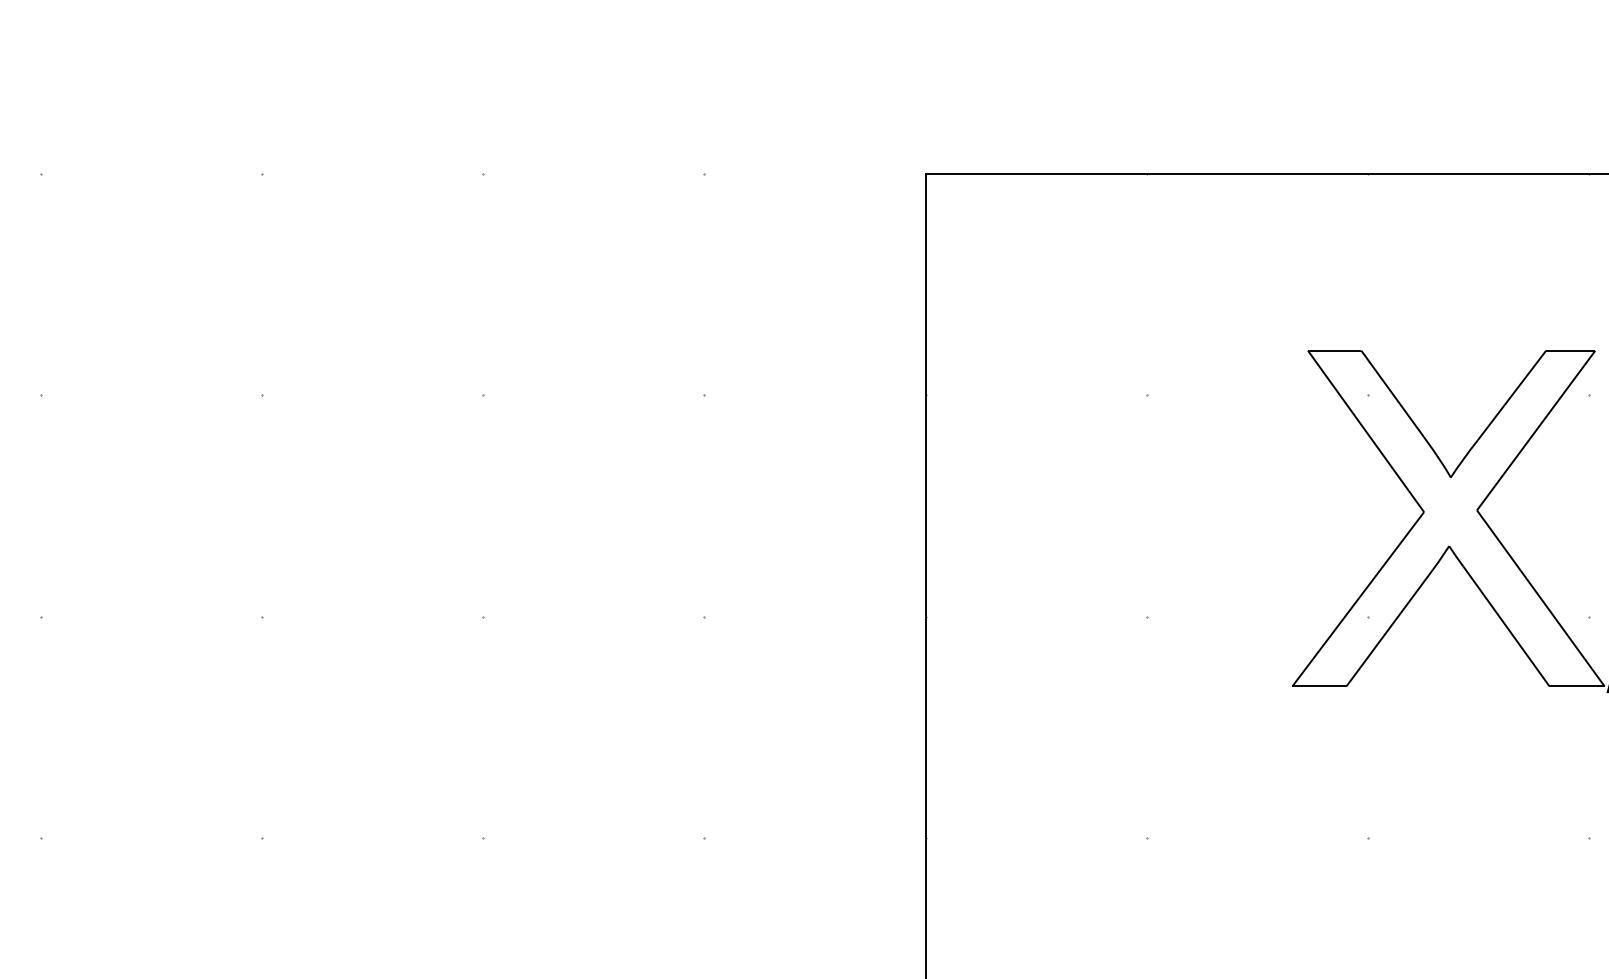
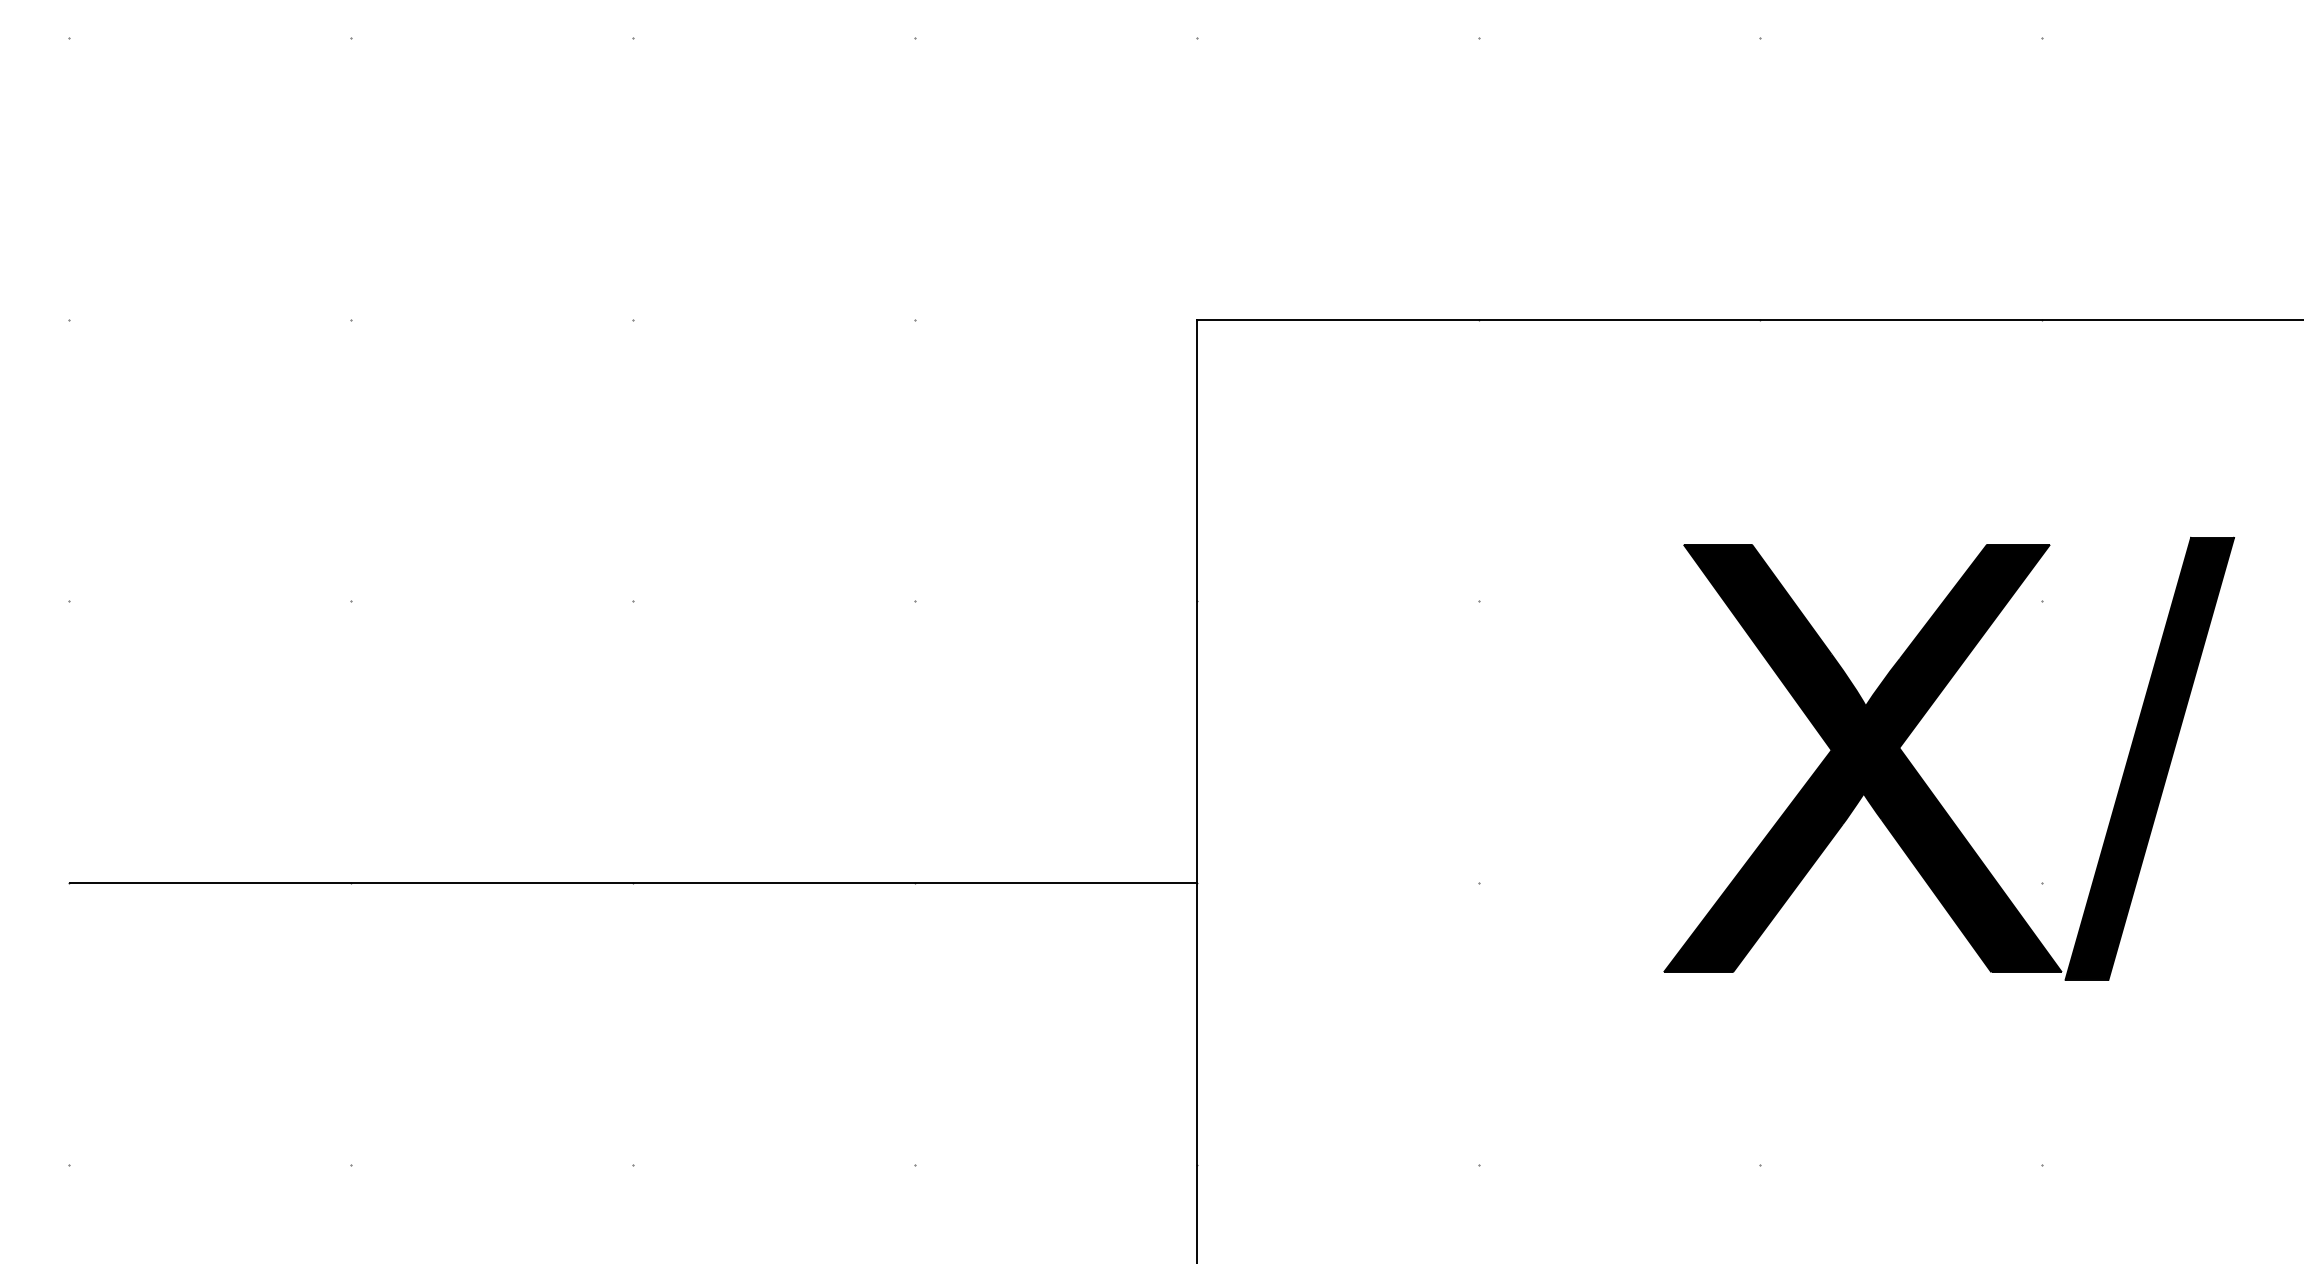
fill: (1448, 518) -> (1862, 758), added
line: (483, 616) -> (633, 883), added

